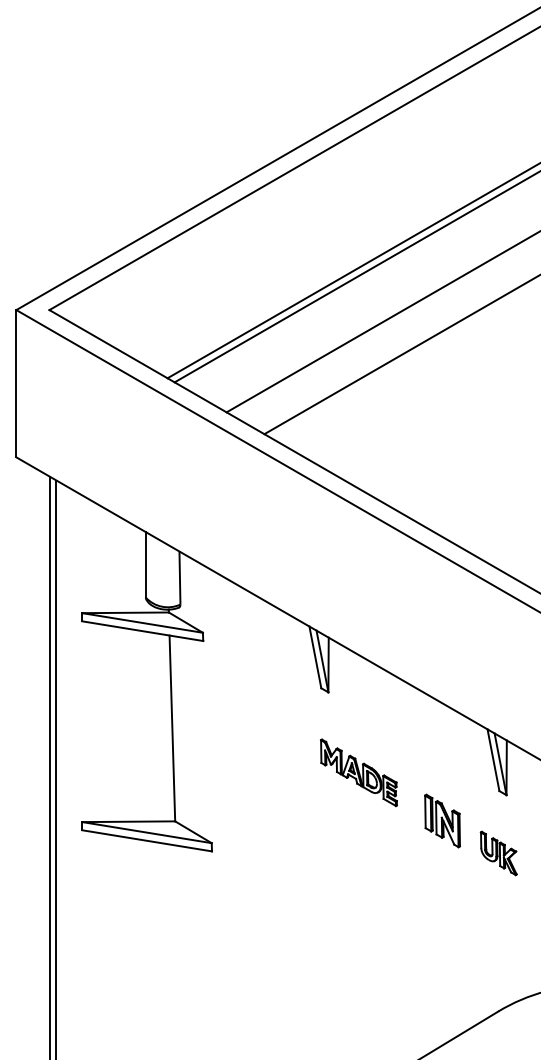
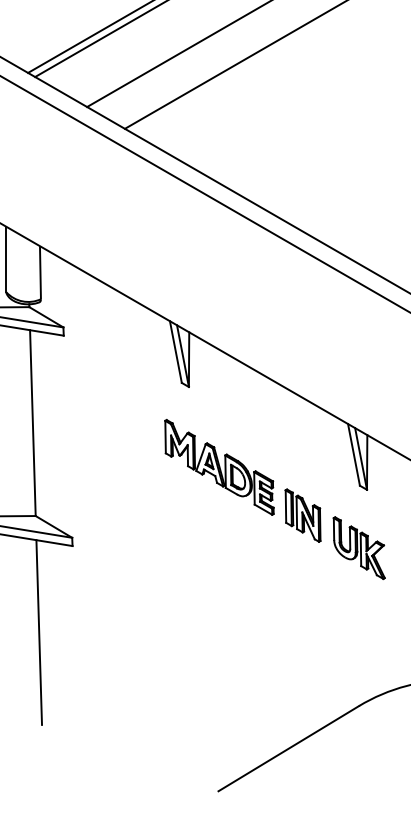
part: (358, 772) -> (219, 467), size x1.43
part: (498, 853) -> (359, 548), size x1.43
line: (178, 937) -> (39, 632), added

